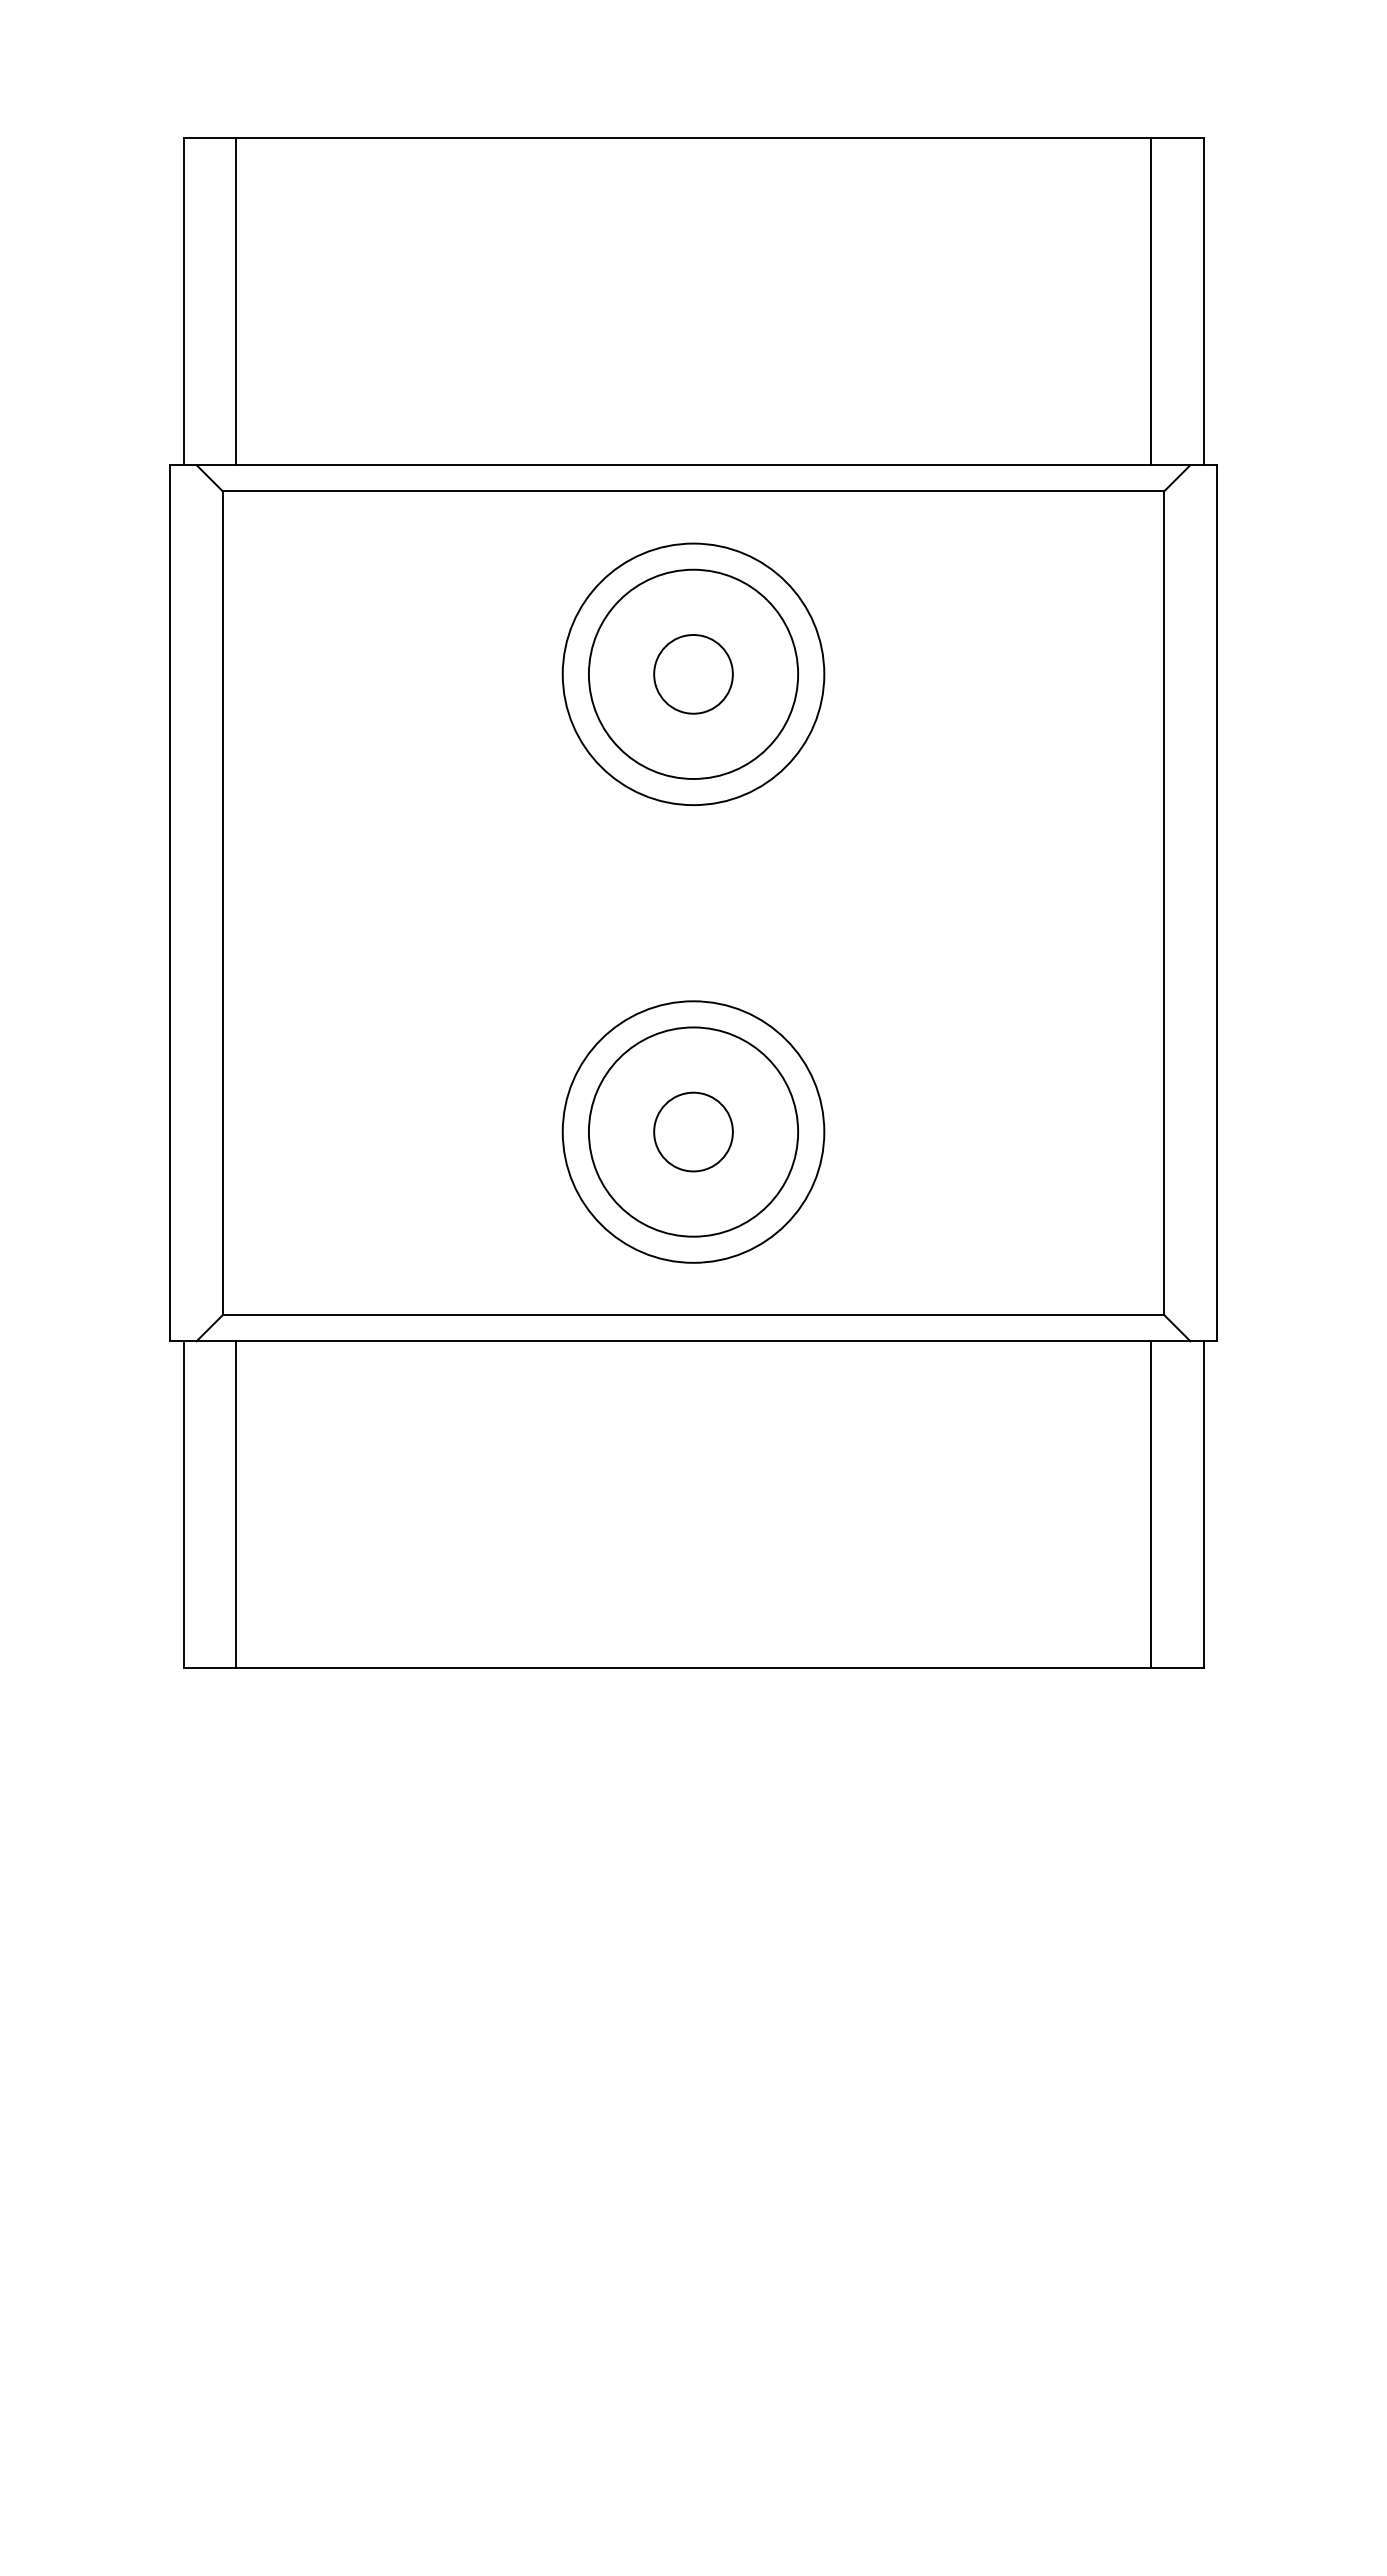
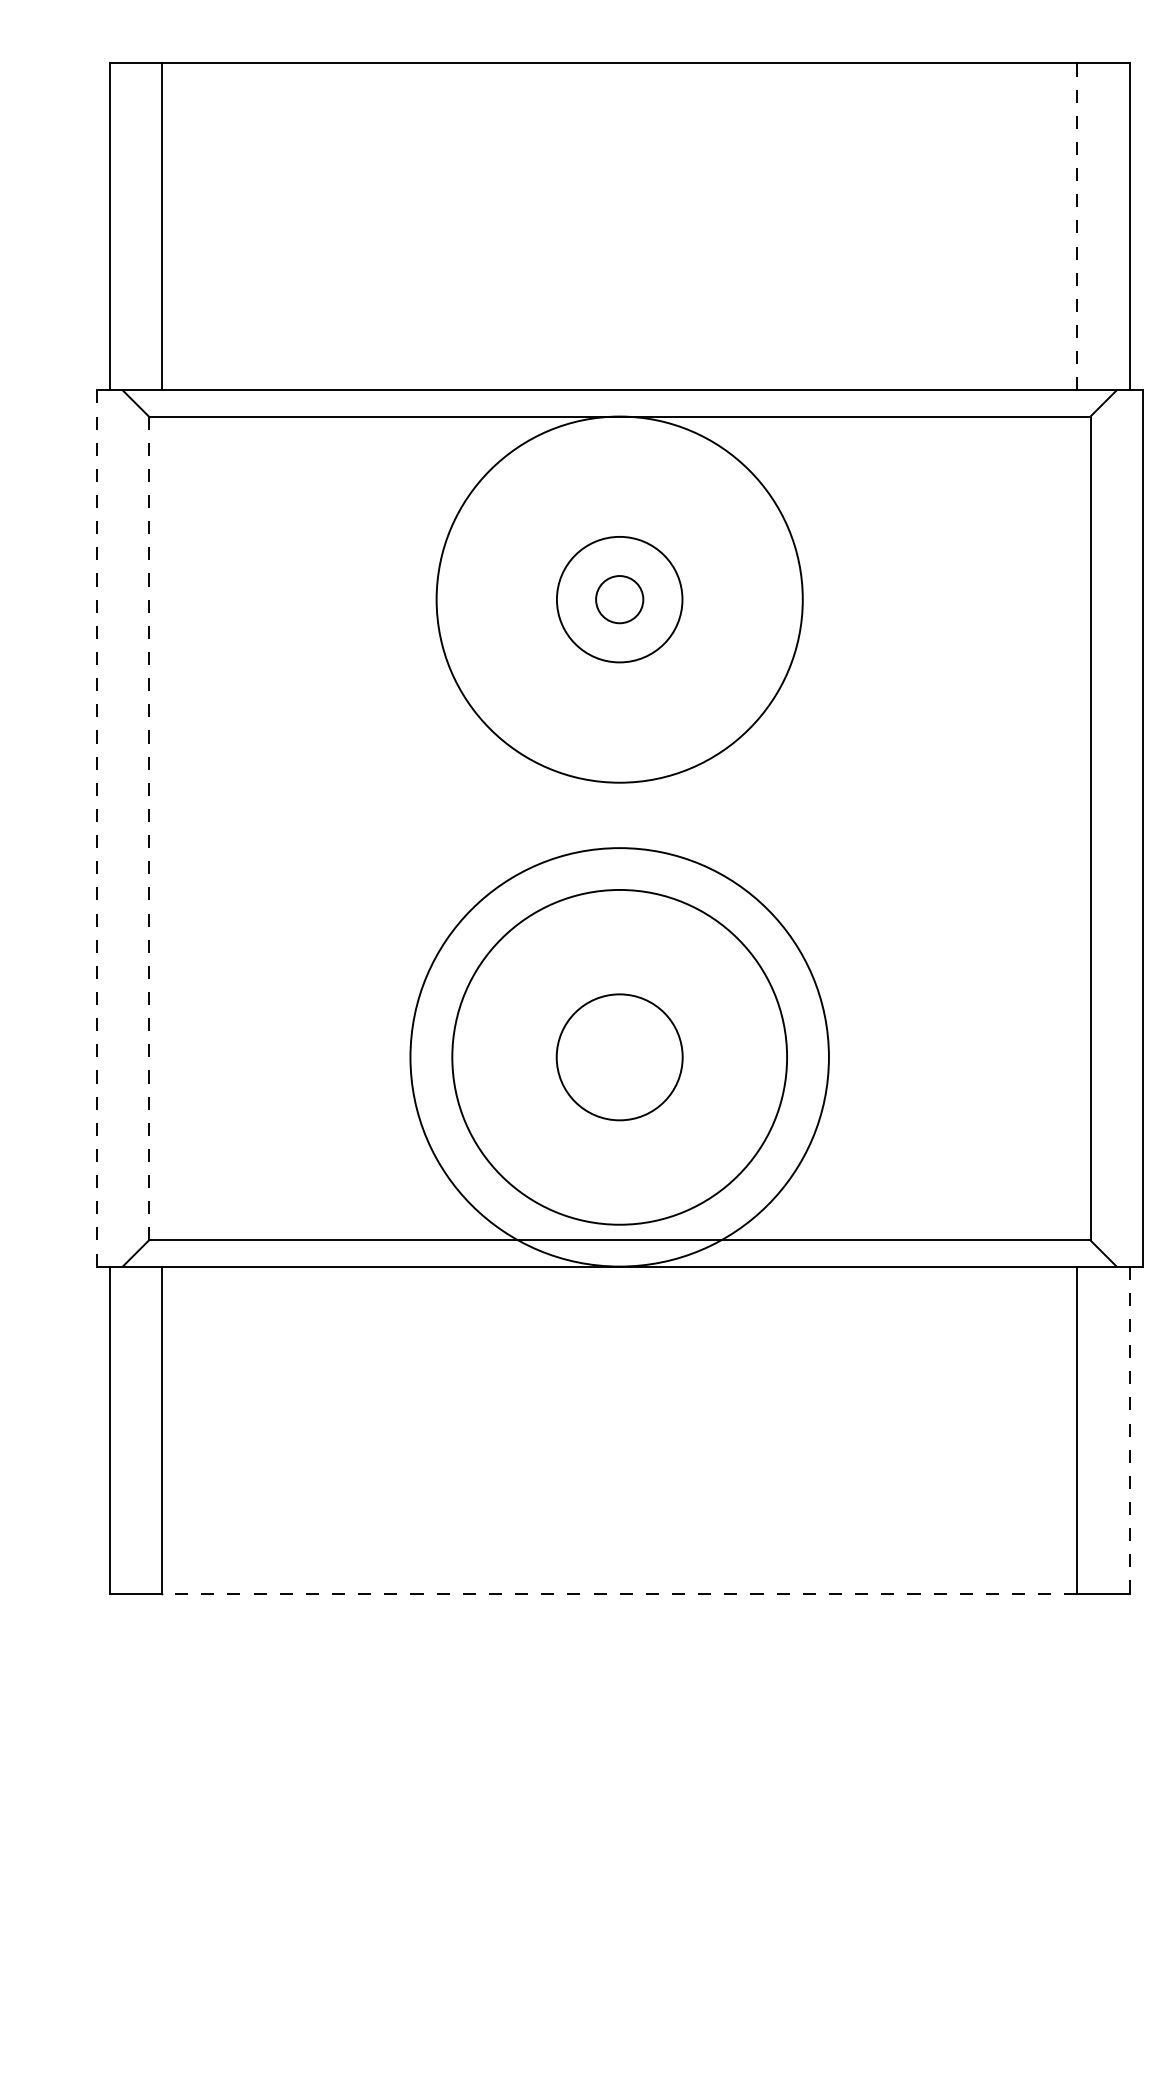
line: (1151, 302) -> (1077, 227), solid -> dashed
circle: (693, 673) -> (619, 598), size x0.6
circle: (693, 674) -> (619, 599), size x0.6
circle: (693, 674) -> (619, 599), size x1.4
line: (170, 902) -> (96, 827), solid -> dashed
line: (222, 903) -> (148, 828), solid -> dashed
circle: (693, 1131) -> (619, 1056), size x1.6
circle: (693, 1131) -> (619, 1056), size x1.6
circle: (693, 1131) -> (619, 1056), size x1.6
line: (1203, 1504) -> (1129, 1429), solid -> dashed
line: (693, 1668) -> (619, 1593), solid -> dashed

